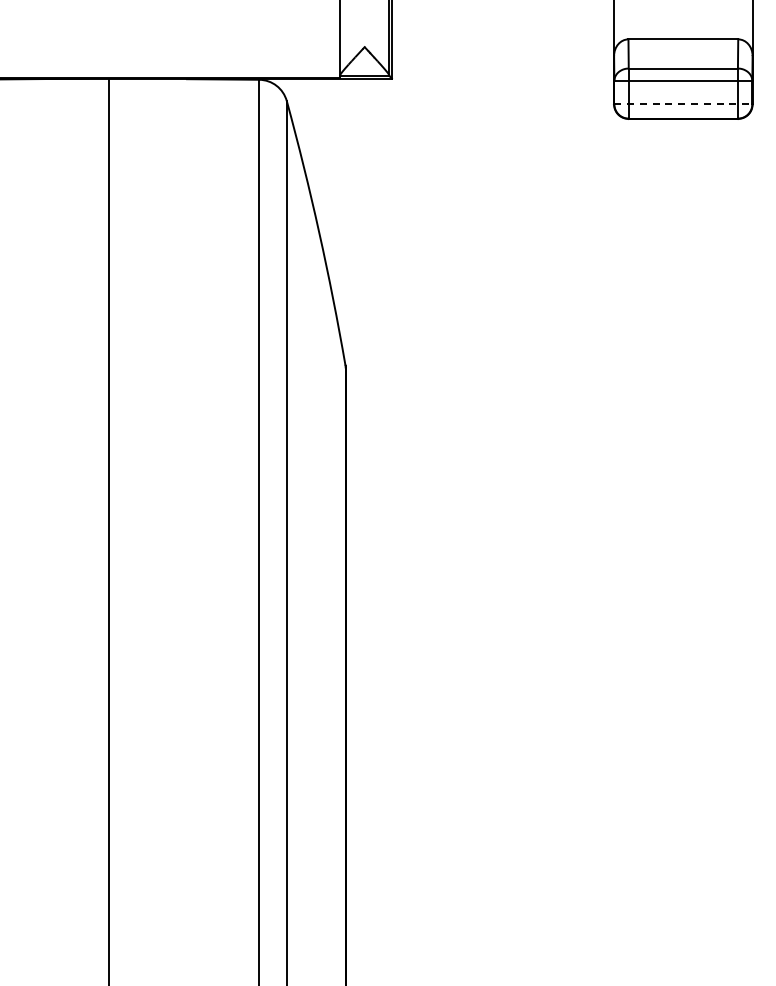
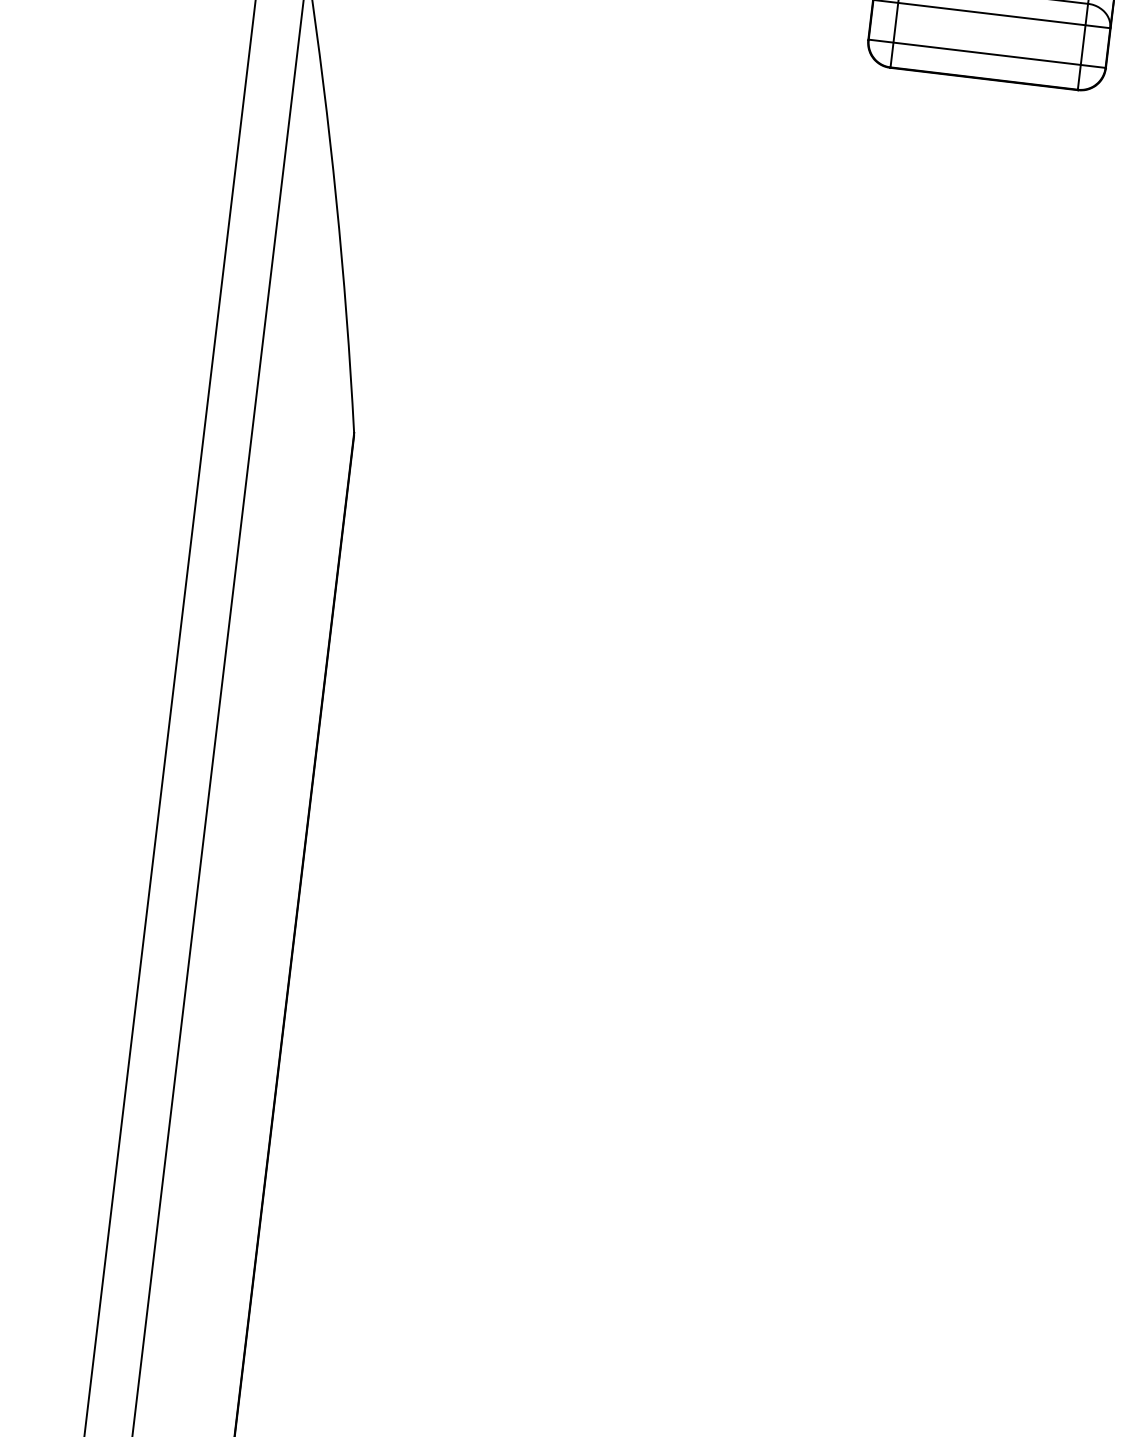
line: (683, 104) -> (987, 54), dashed -> solid

